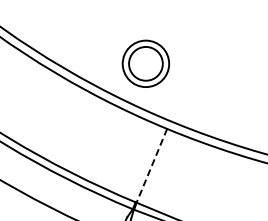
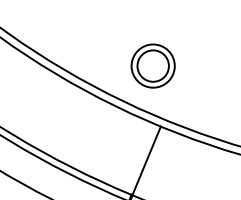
part: (145, 63) -> (152, 65), moved
line: (151, 165) -> (146, 160), dashed -> solid

